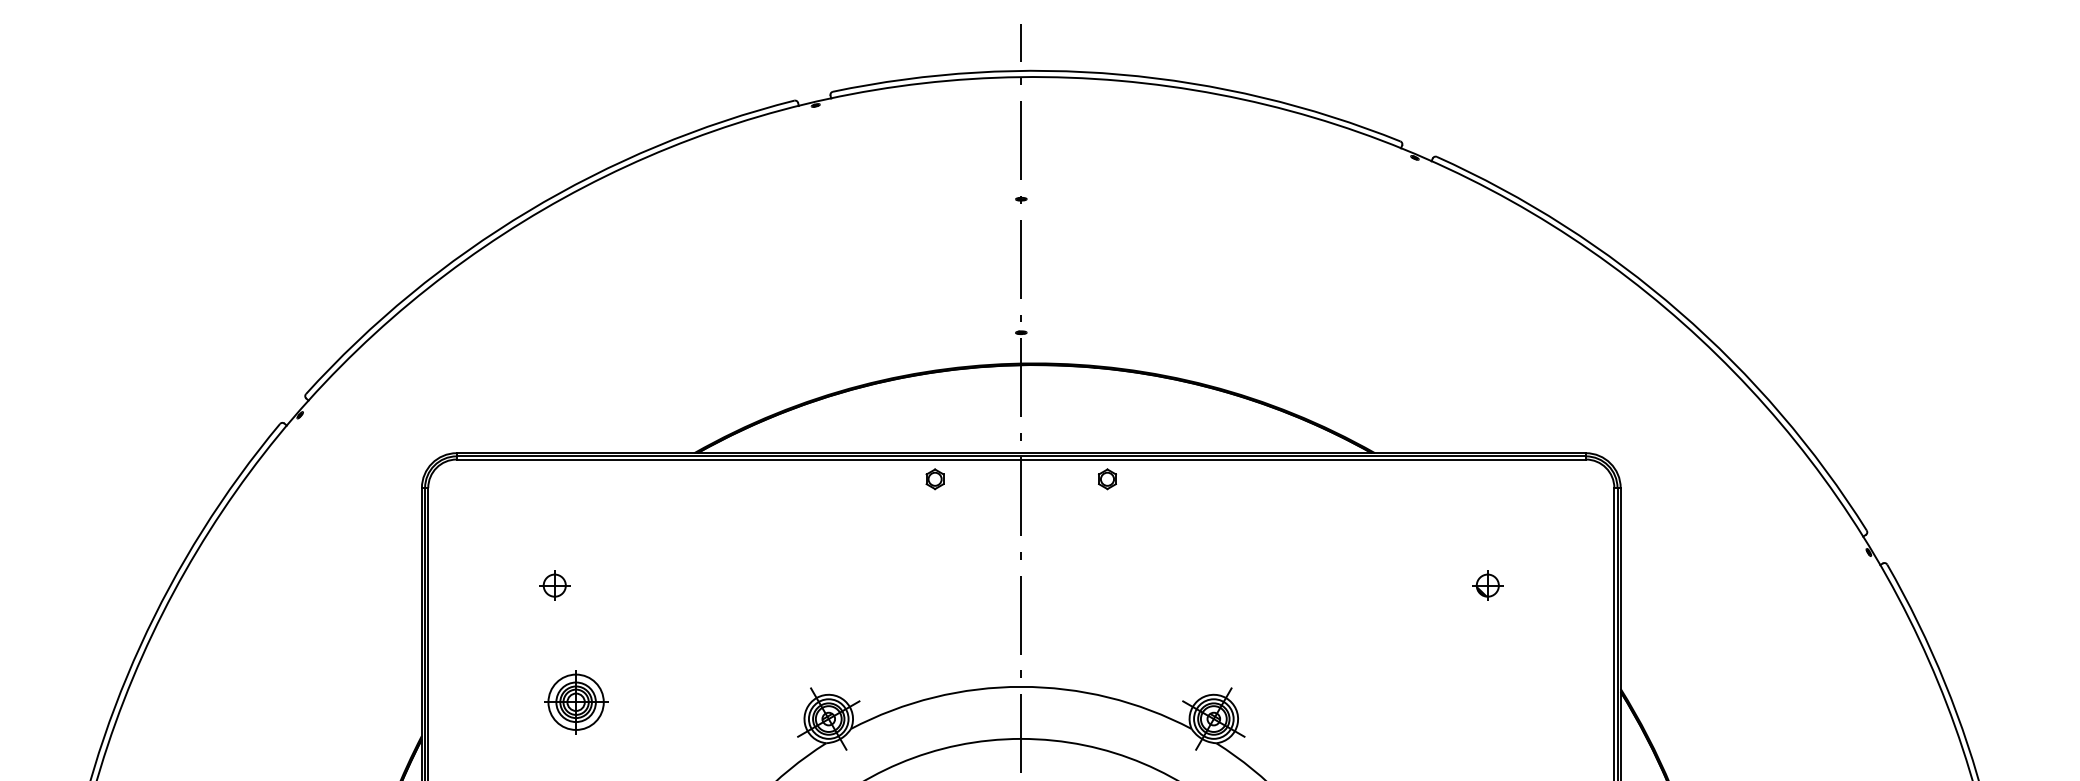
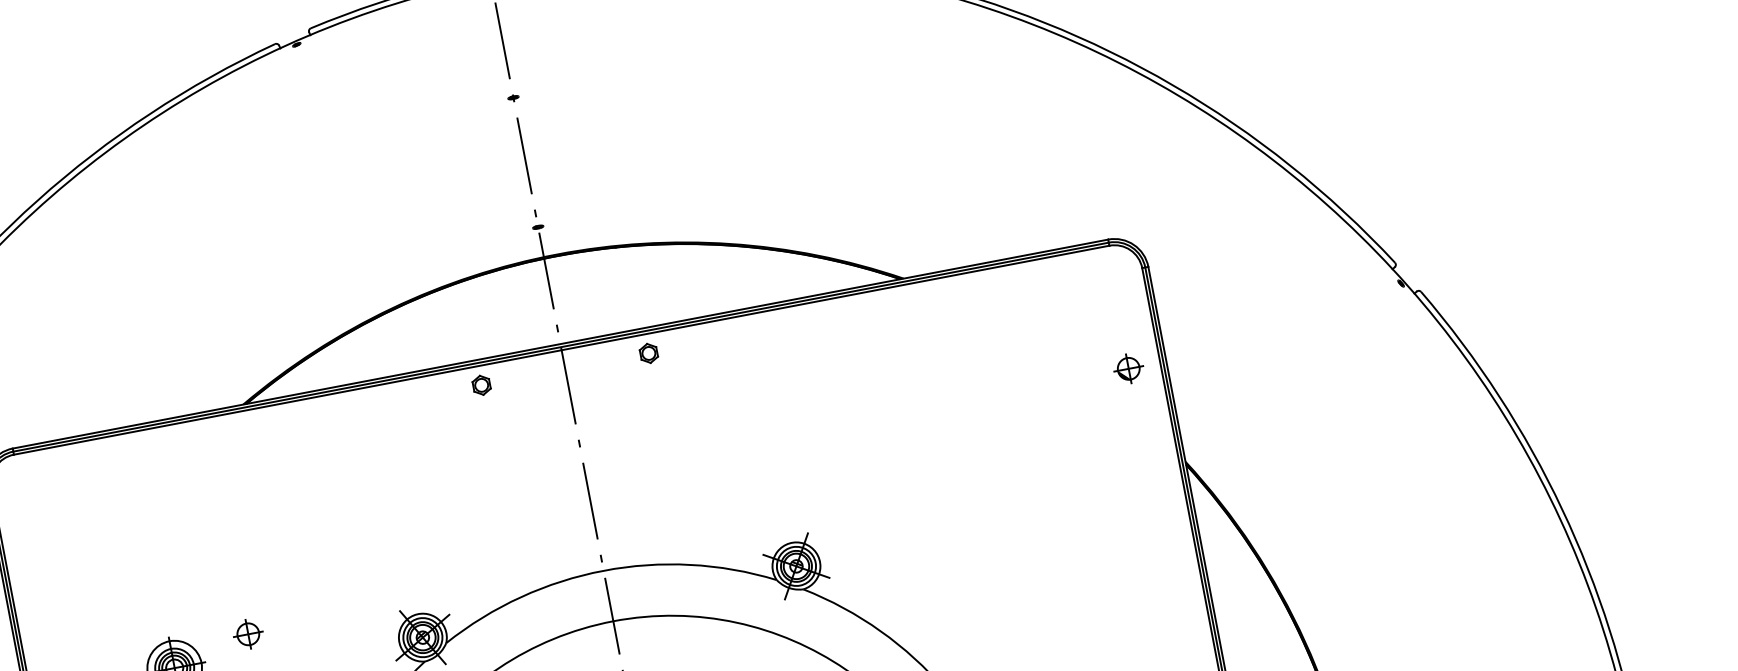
part: (554, 585) -> (248, 634), moved
part: (1487, 585) -> (1128, 368), moved

